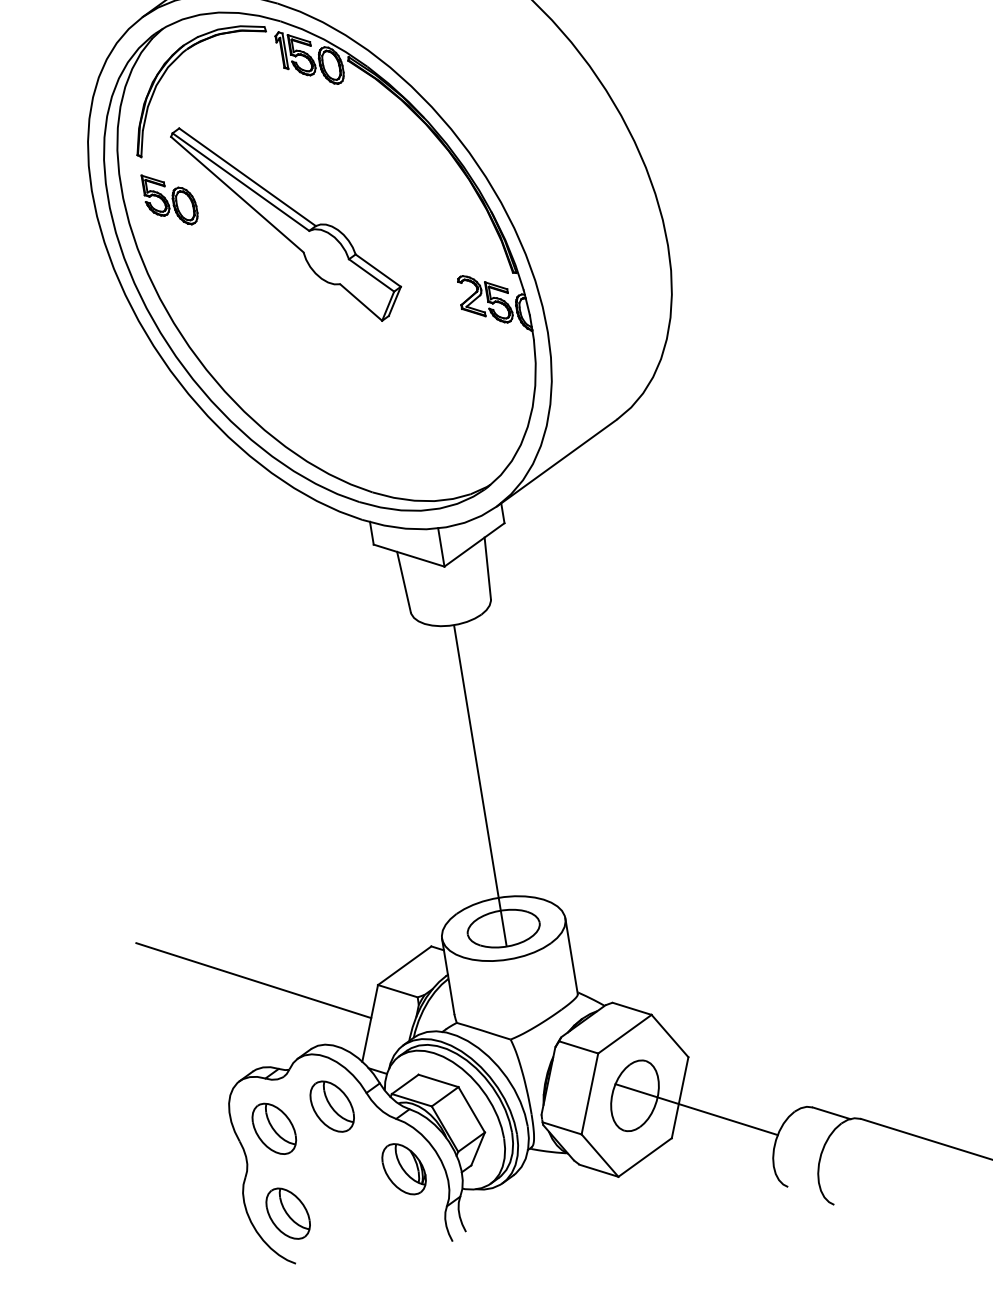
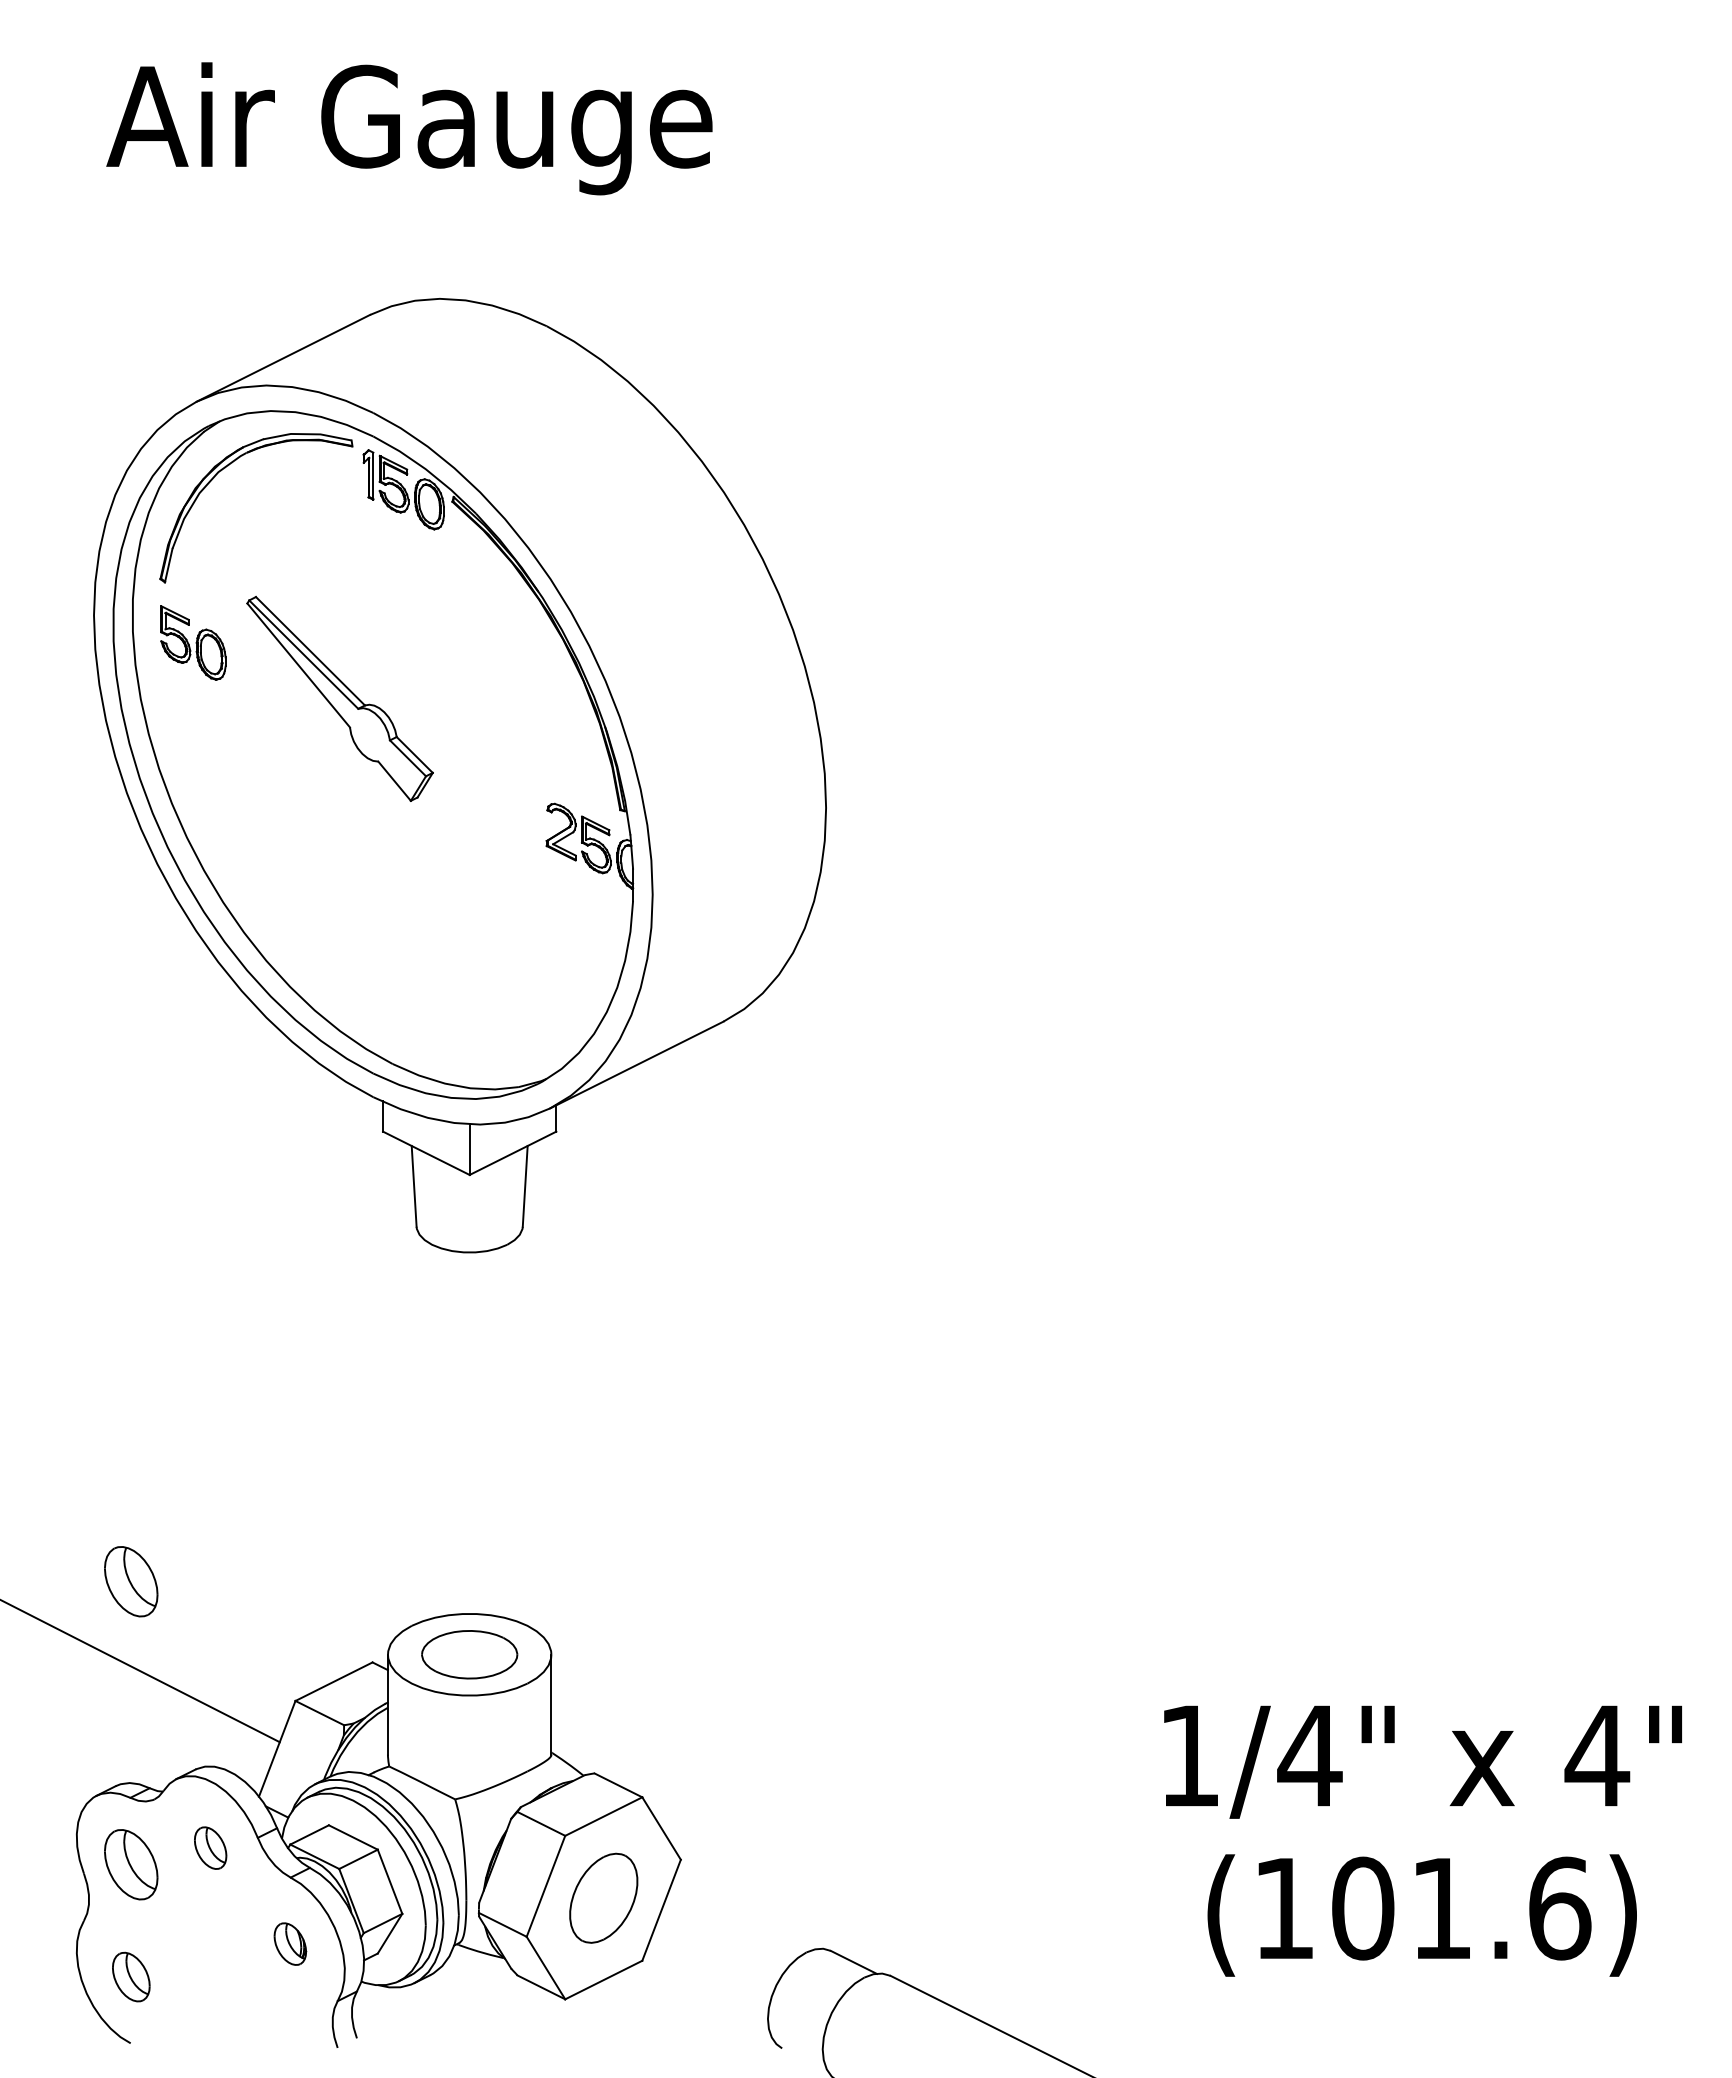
part: (287, 223) -> (339, 698), size x0.7
line: (480, 785) -> (469, 1465), removed
part: (239, 915) -> (131, 1581), added
part: (331, 1106) -> (210, 1847), size x0.6
line: (696, 1109) -> (680, 1929), removed
part: (404, 1168) -> (290, 1943), size x0.6
part: (288, 1213) -> (131, 1976), size x0.7

